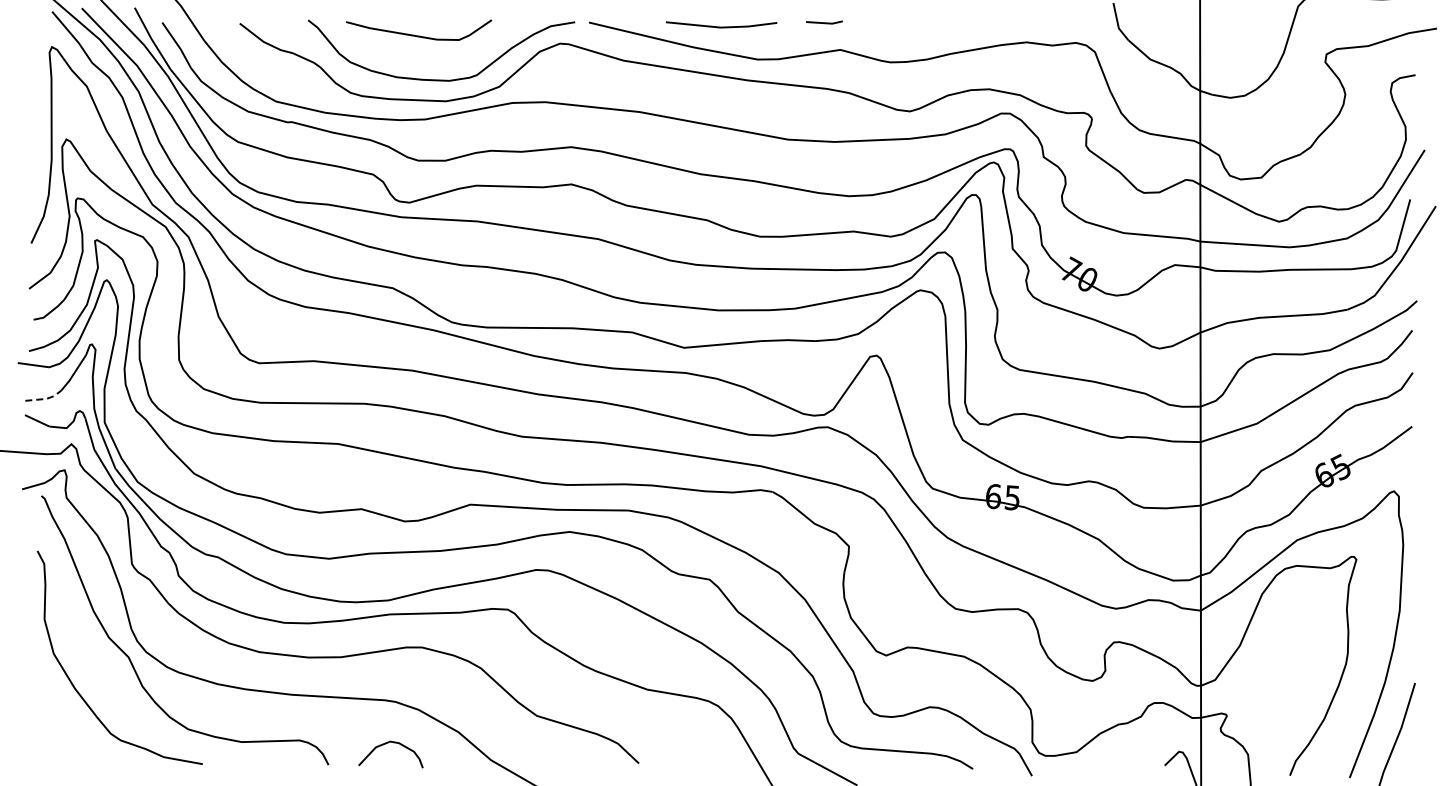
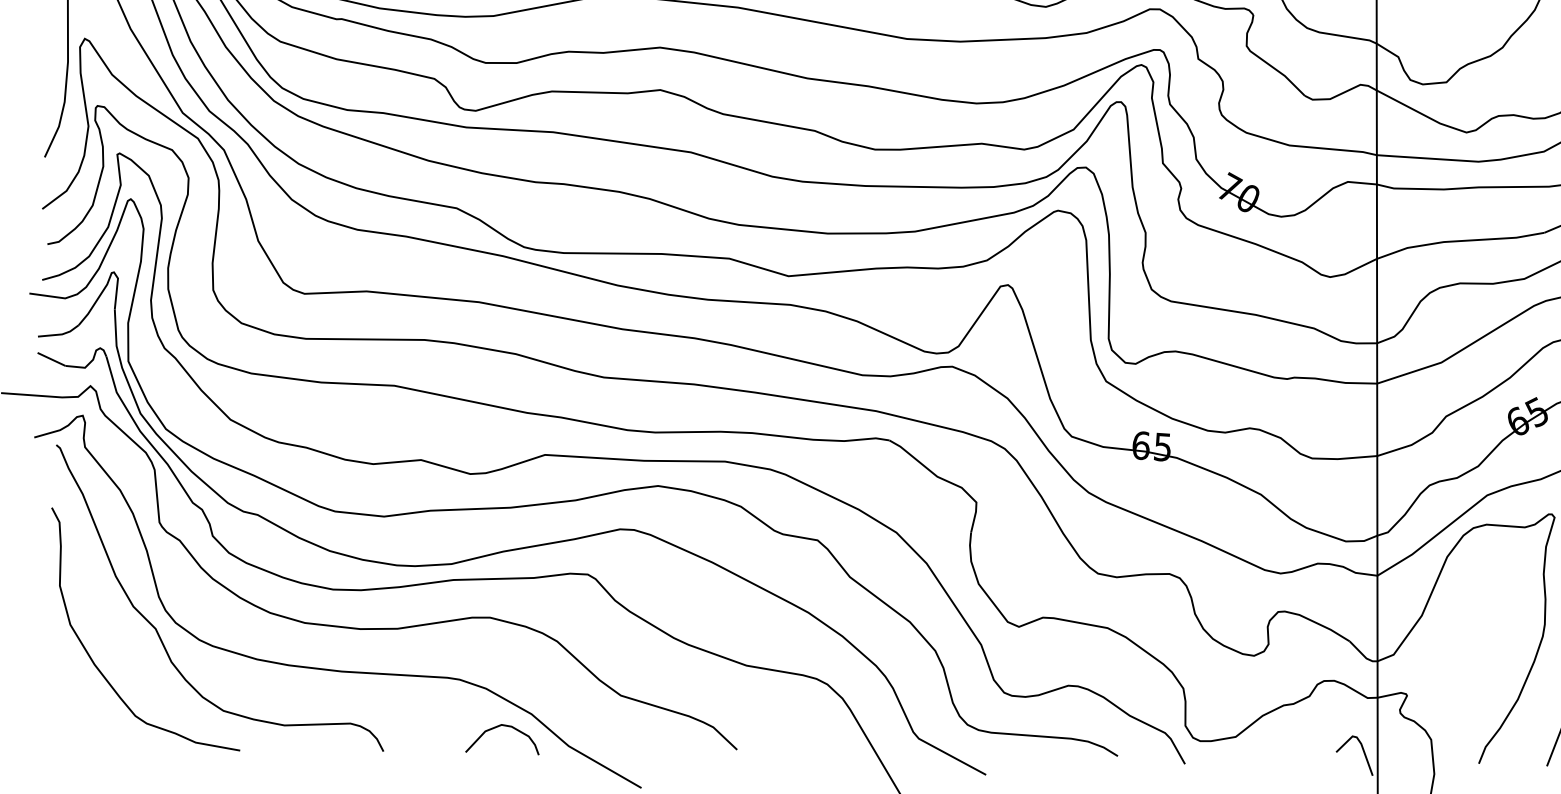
line: (45, 398) -> (60, 333), dashed -> solid
curve: (386, 744) -> (497, 728), moved

